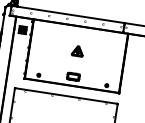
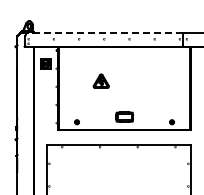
line: (68, 14) -> (104, 33), solid -> dashed
part: (77, 50) -> (100, 80), moved

